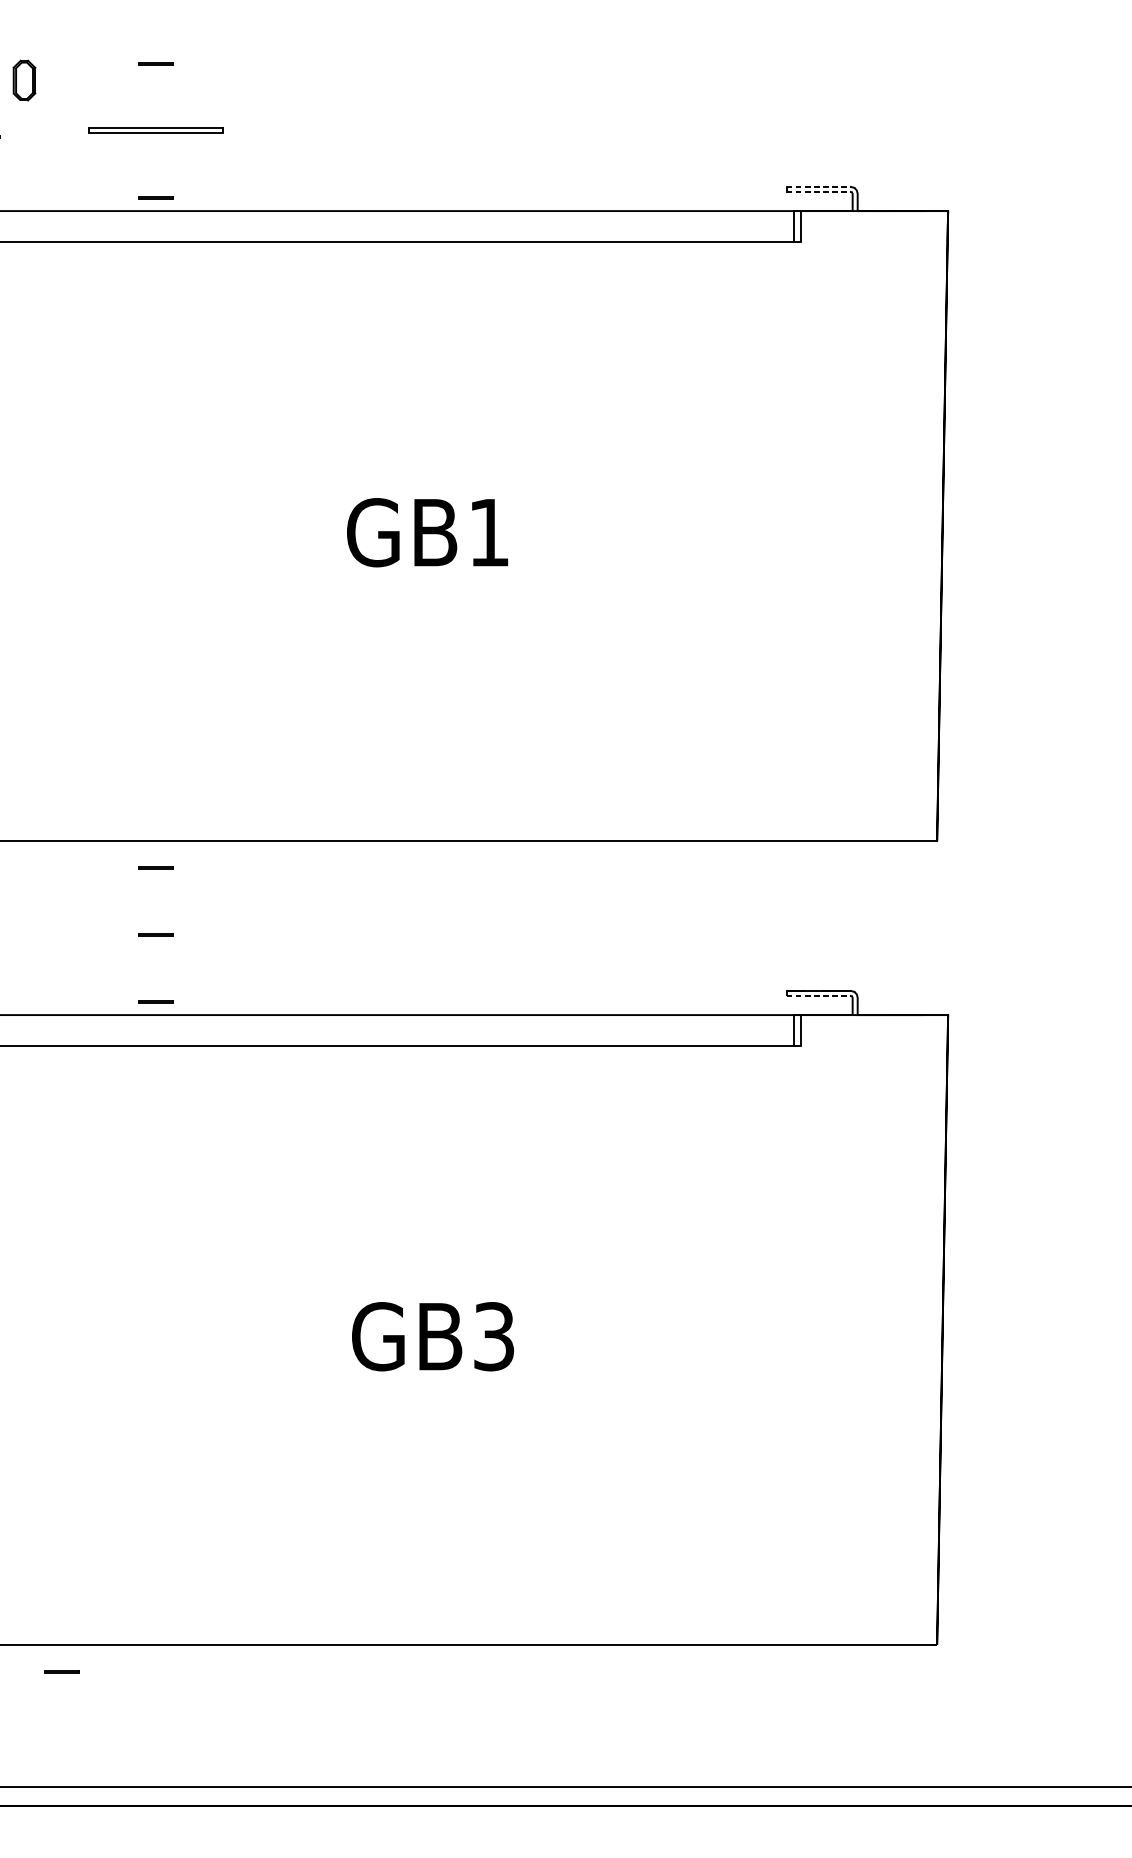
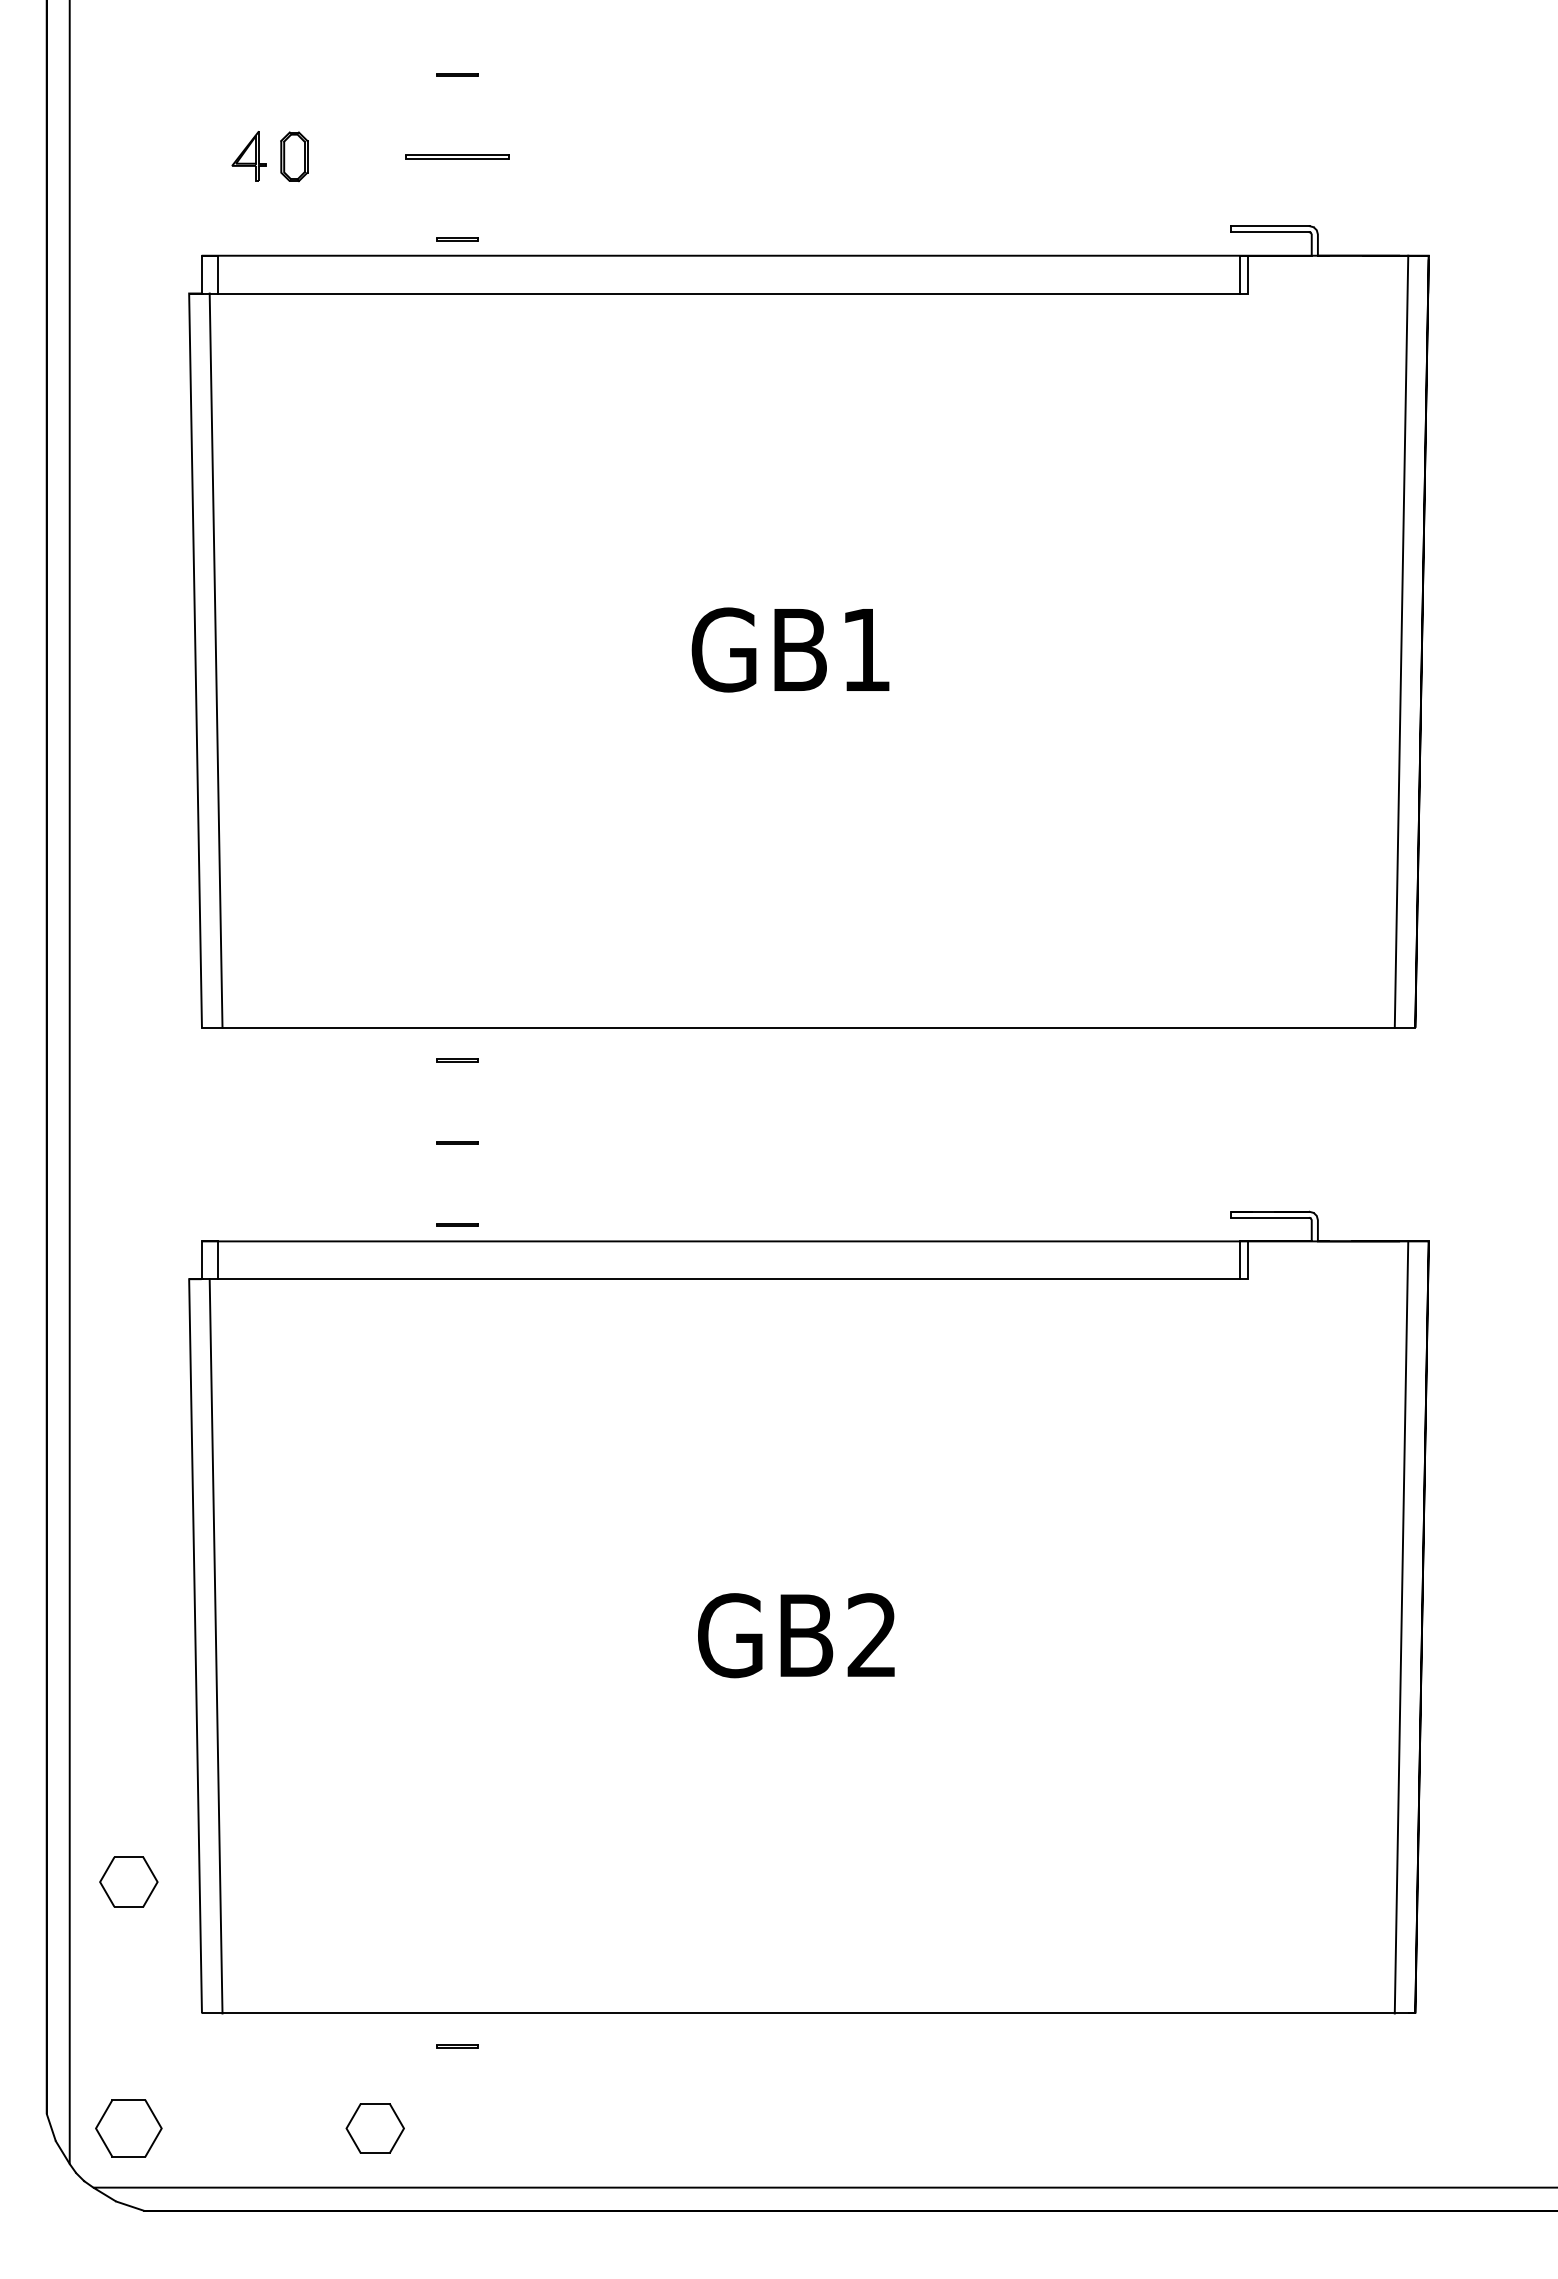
part: (24, 80) -> (294, 156), moved
part: (155, 130) -> (457, 156), size x0.62
line: (819, 187) -> (1270, 226), dashed -> solid
line: (819, 192) -> (1270, 232), dashed -> solid
line: (925, 525) -> (1401, 641), added
line: (819, 995) -> (1270, 1217), dashed -> solid
line: (925, 1330) -> (1401, 1627), added
text: (493, 1336) -> (871, 1635), GB3 -> GB2
line: (62, 1670) -> (457, 2045), moved
part: (88, 1738) -> (374, 2128), added

